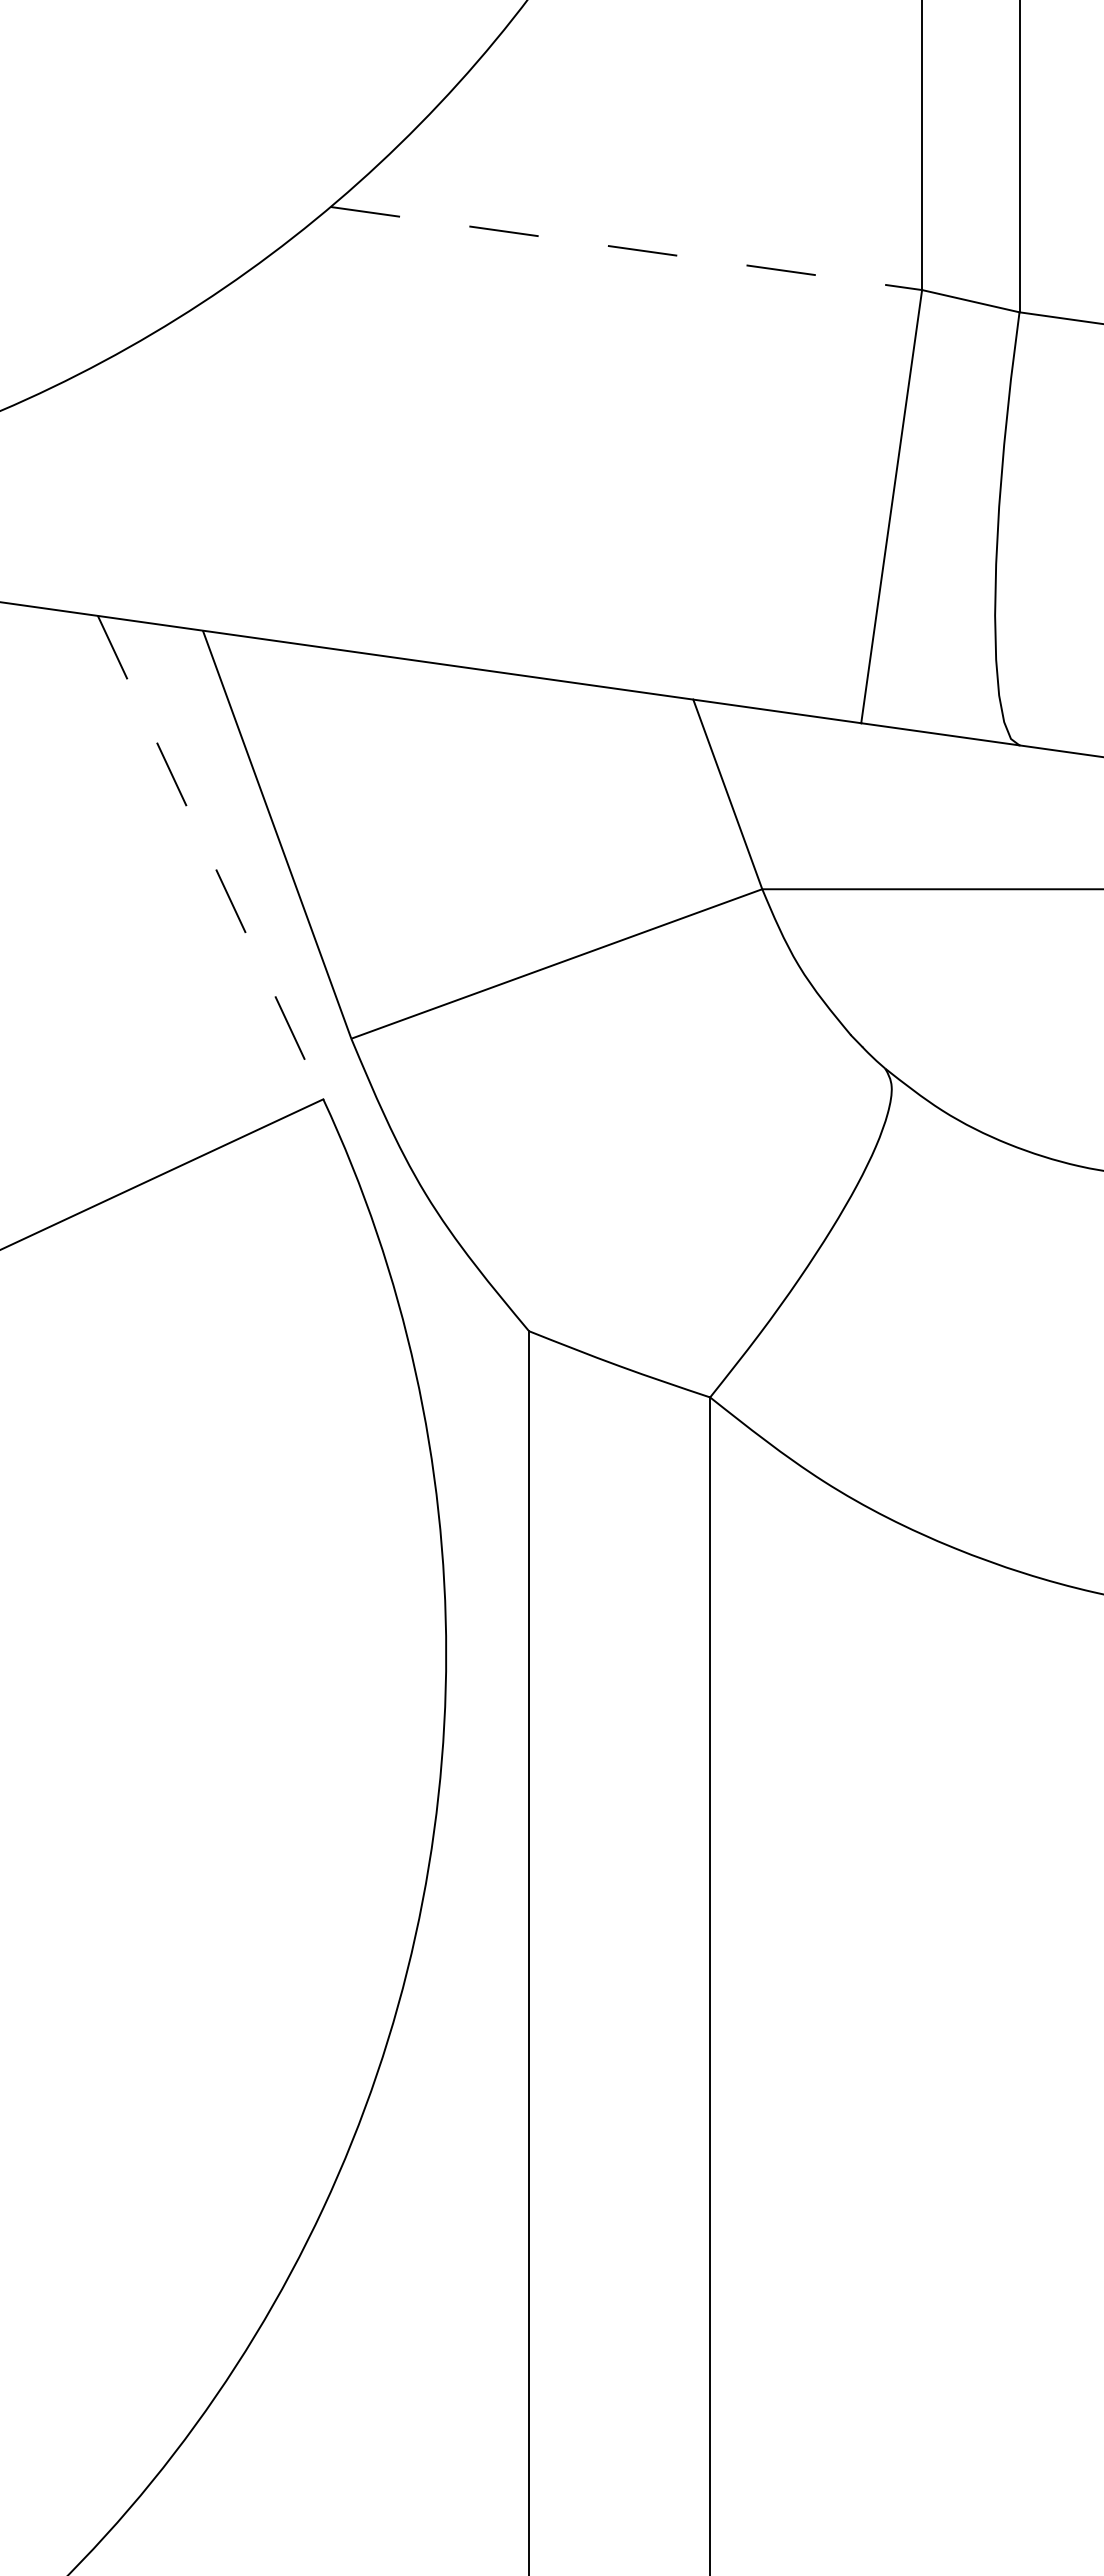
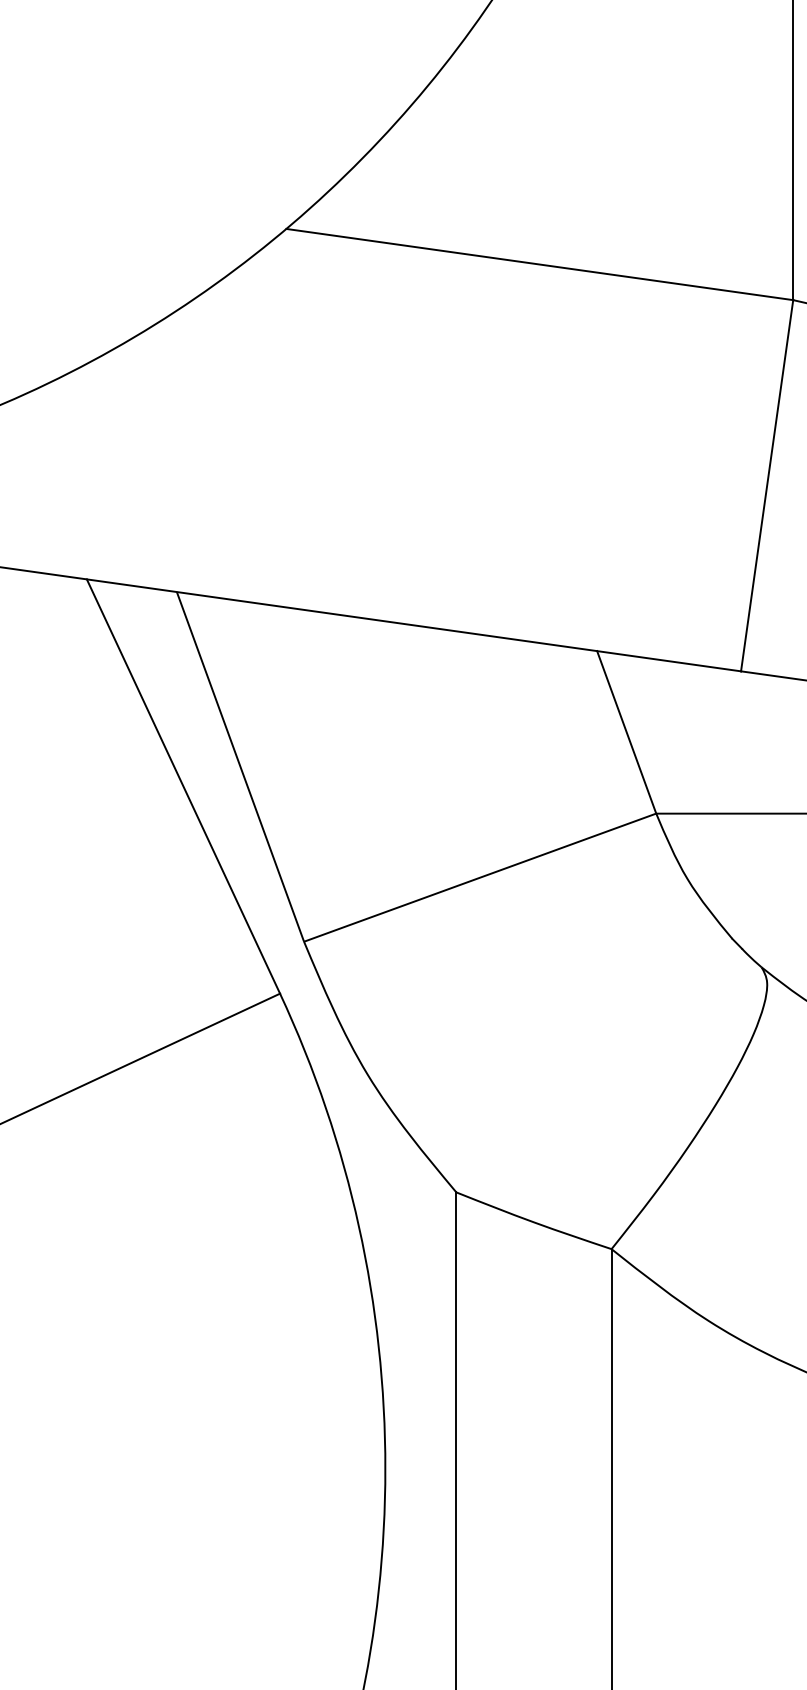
line: (626, 248) -> (539, 264), dashed -> solid
line: (210, 857) -> (183, 786), dashed -> solid

